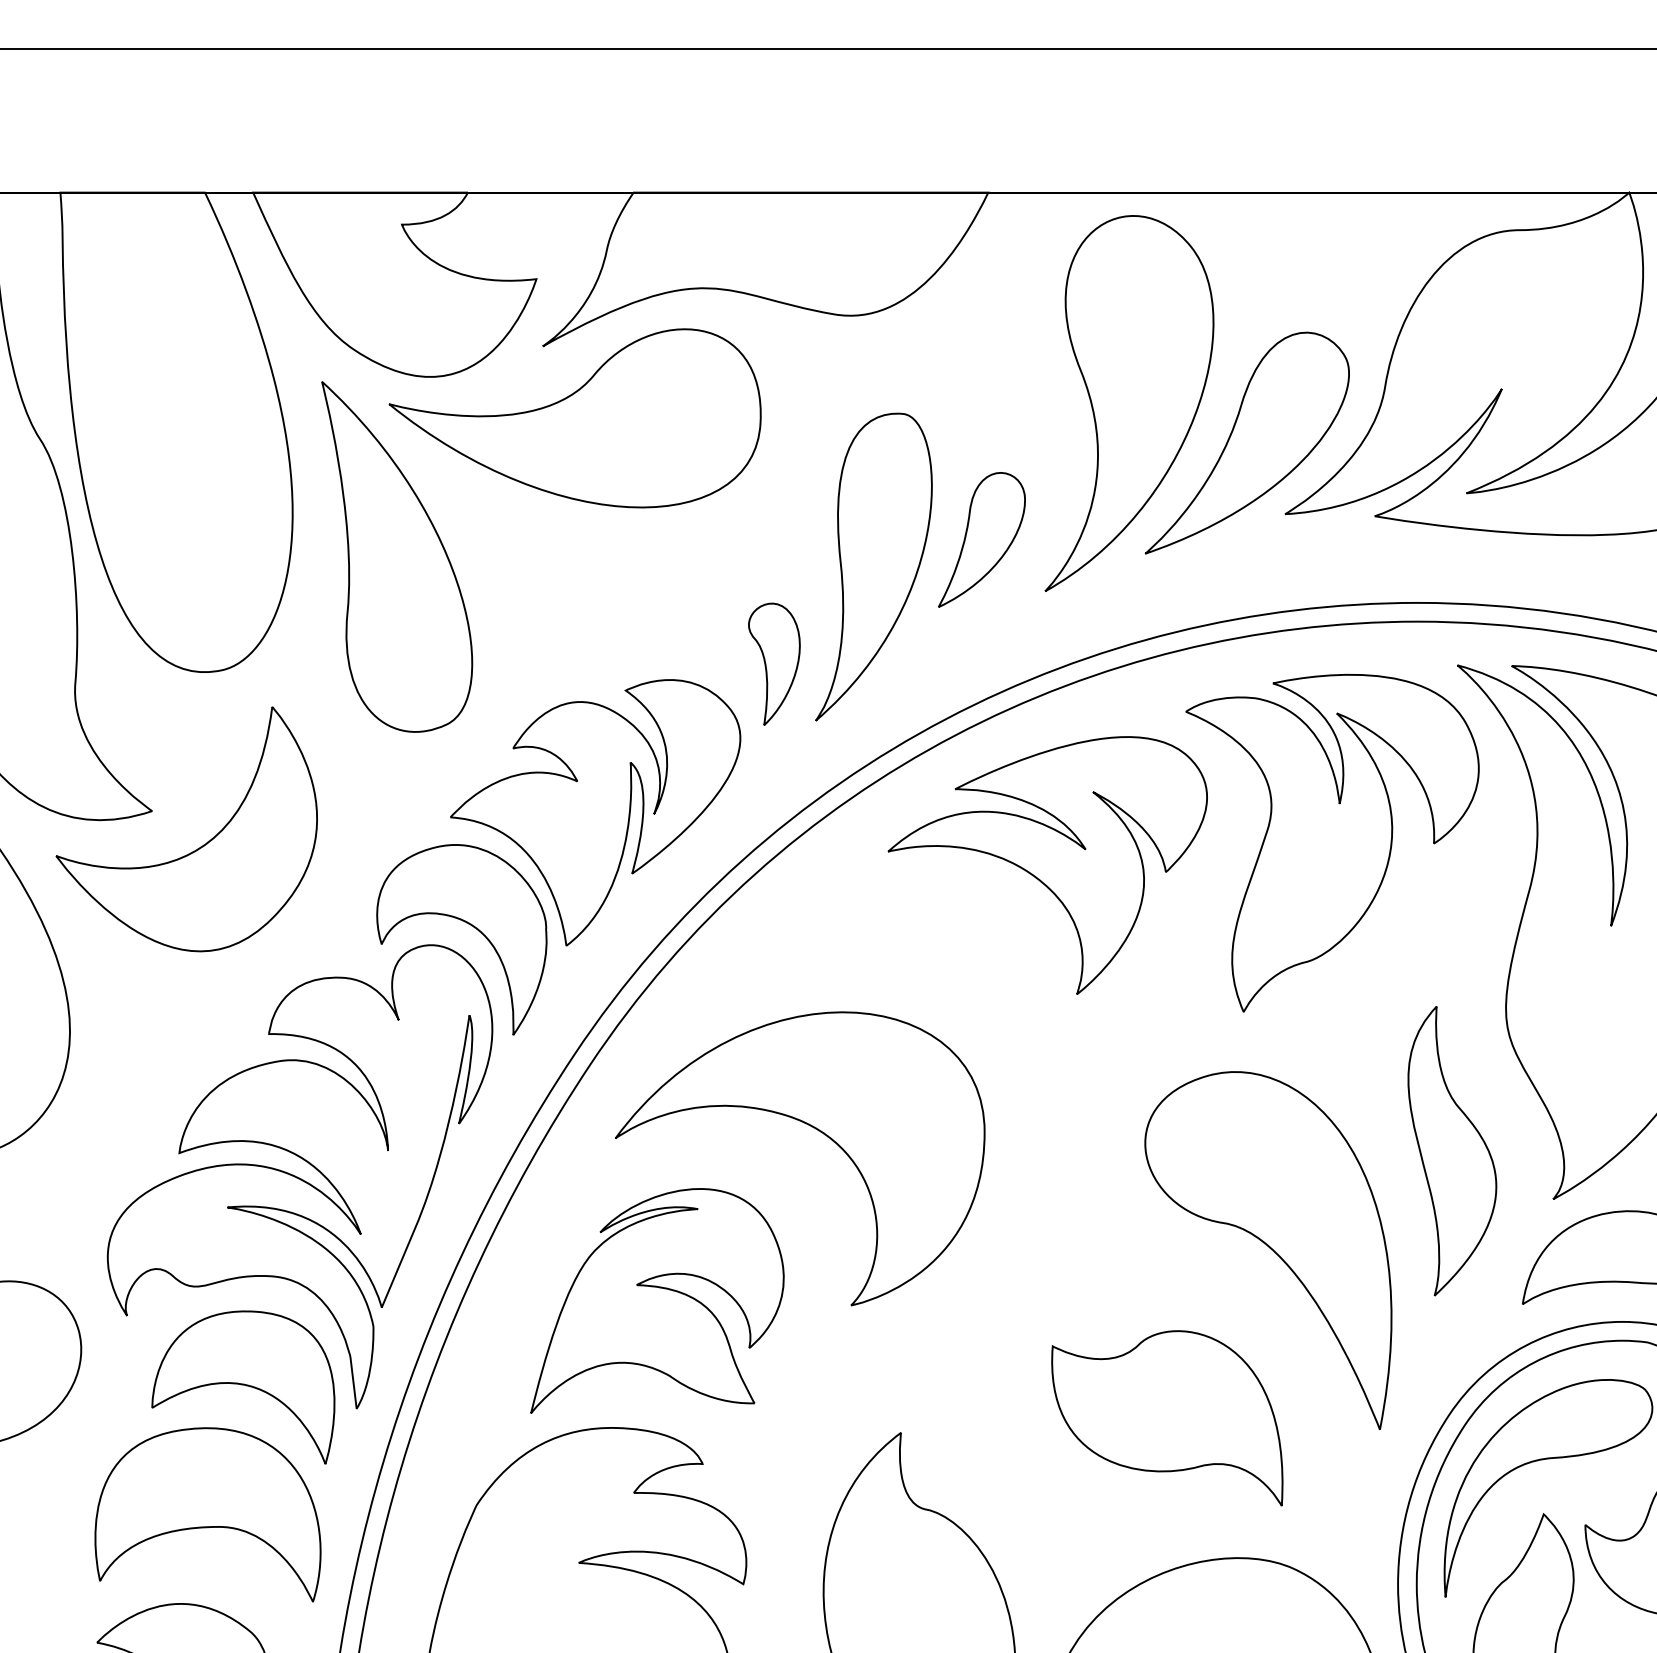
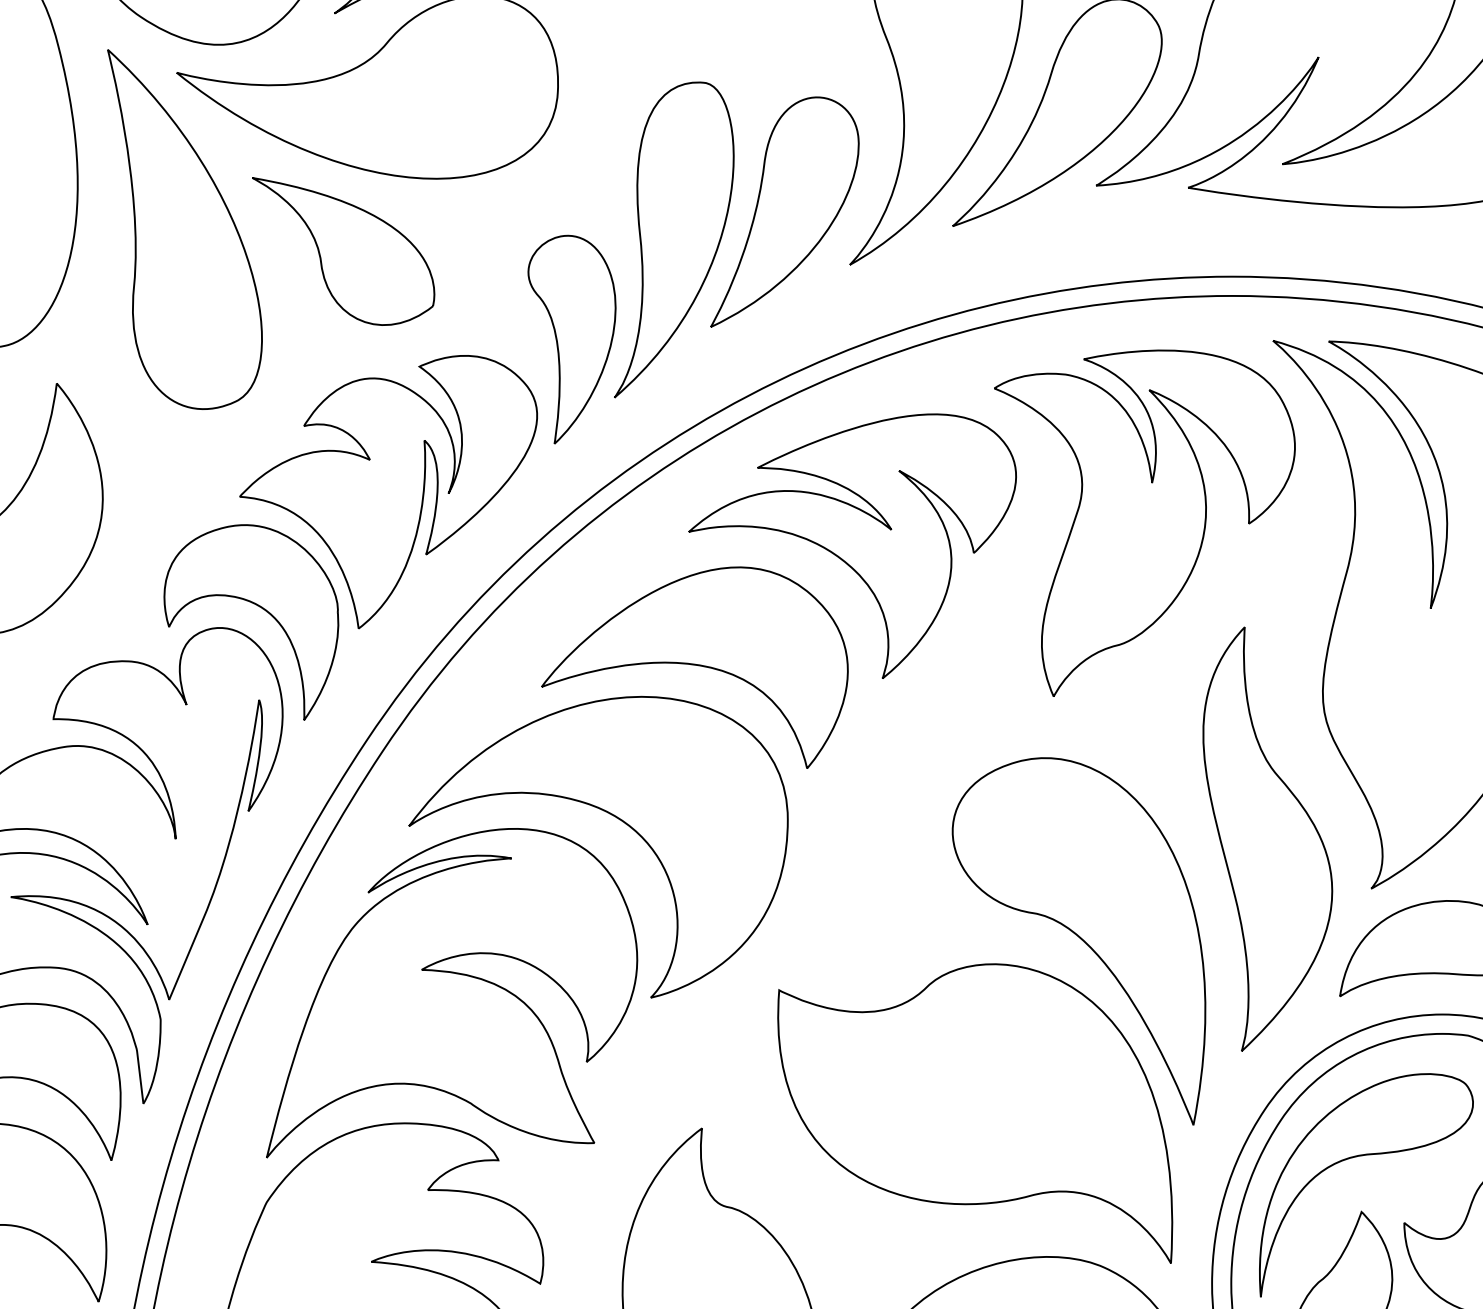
part: (981, 539) -> (784, 211), size x1.67
part: (551, 577) -> (343, 250), added
part: (774, 664) -> (572, 339), size x1.67
part: (893, 983) -> (694, 667), added
part: (1452, 1151) -> (1267, 839), size x1.43
part: (657, 1300) -> (452, 992), size x1.43
part: (1167, 1418) -> (975, 1113), size x1.67

